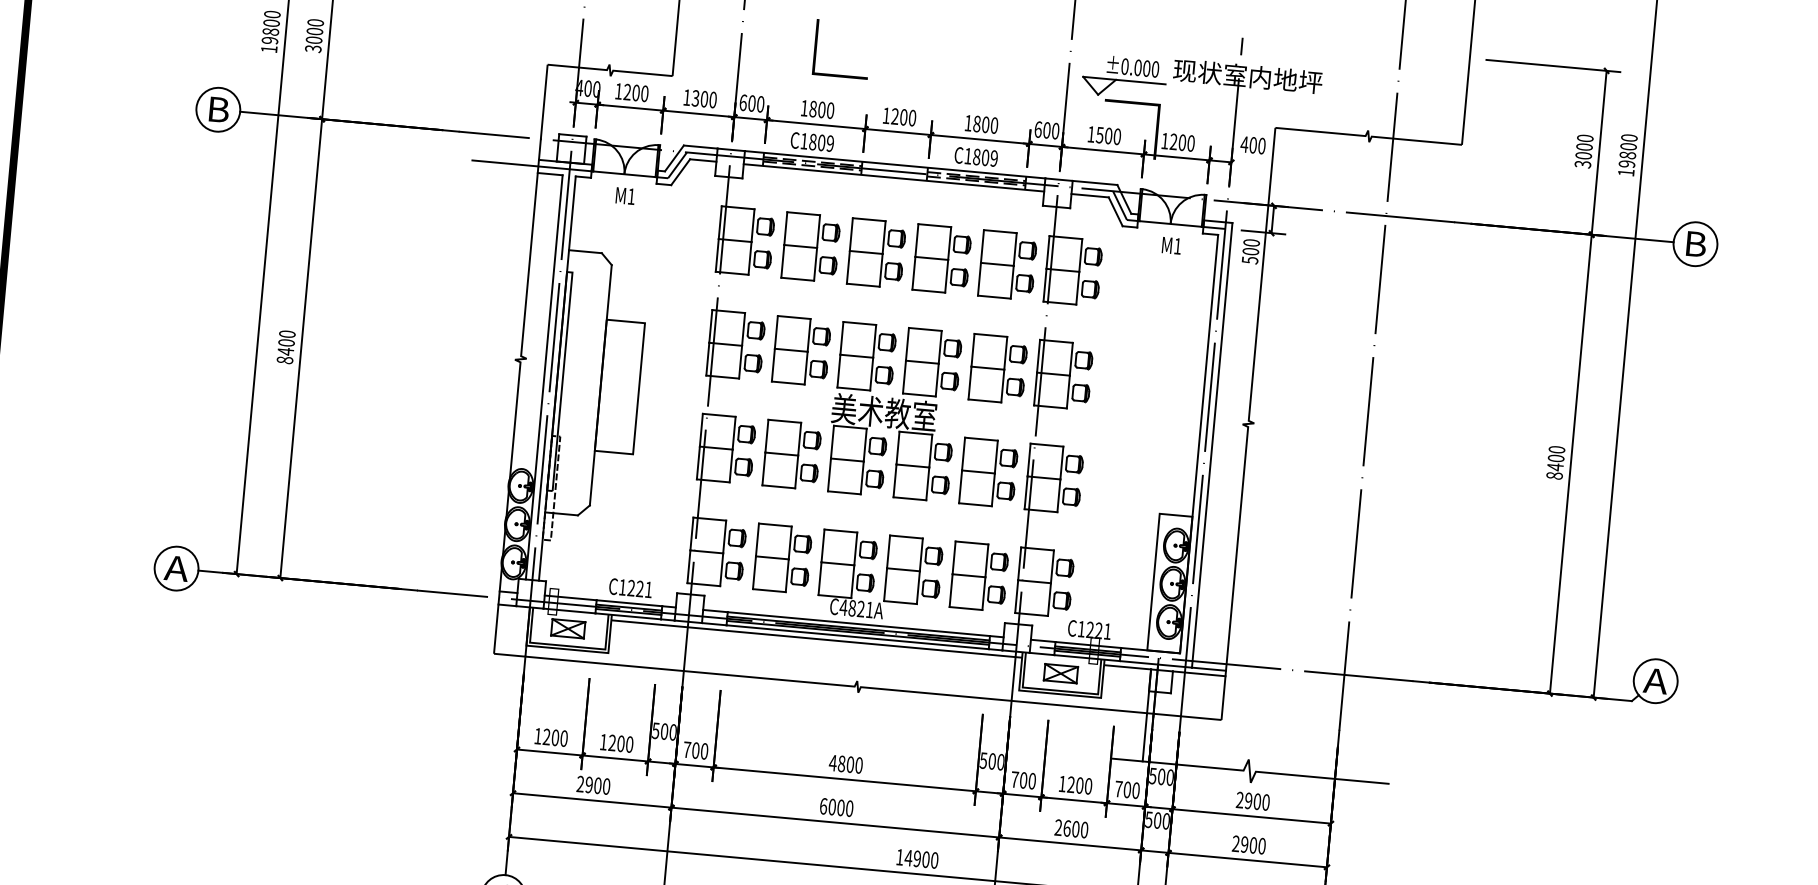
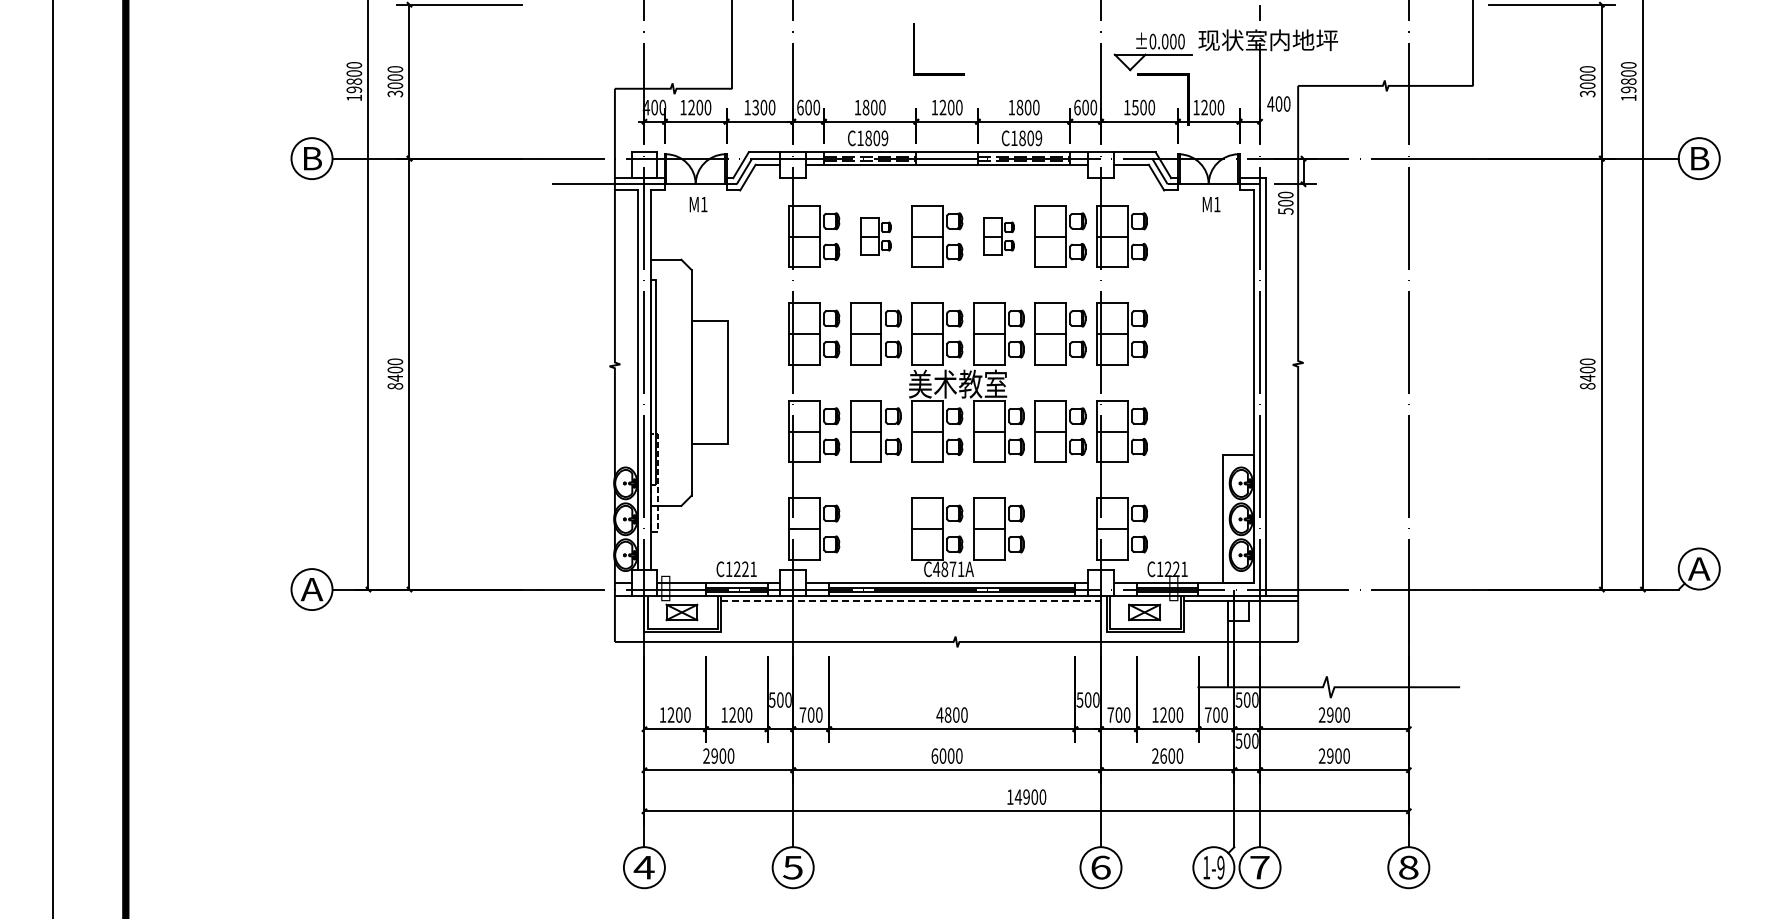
line: (816, 47) -> (914, 49), moved
part: (810, 247) -> (875, 236), size x0.6
part: (941, 259) -> (998, 236), size x0.6
part: (782, 558) -> (875, 528), removed
part: (979, 576) -> (1060, 528), removed
text: (860, 608) -> (952, 568), C4821A -> C4871A
line: (817, 638) -> (914, 600), solid -> dashed

